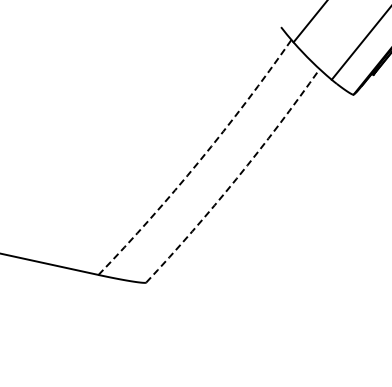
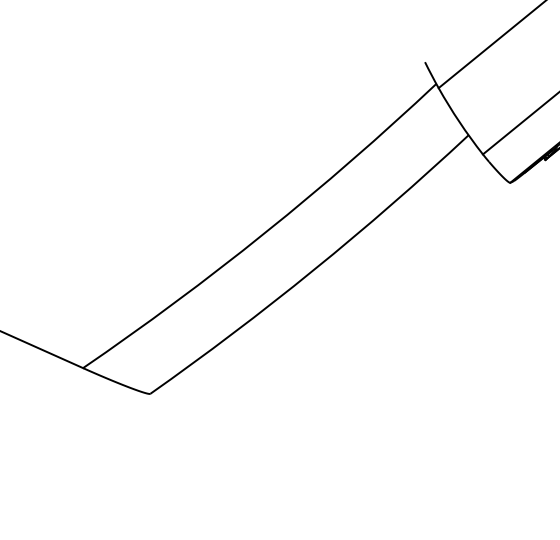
arc: (199, 161) -> (265, 233), dashed -> solid
arc: (236, 178) -> (313, 269), dashed -> solid

